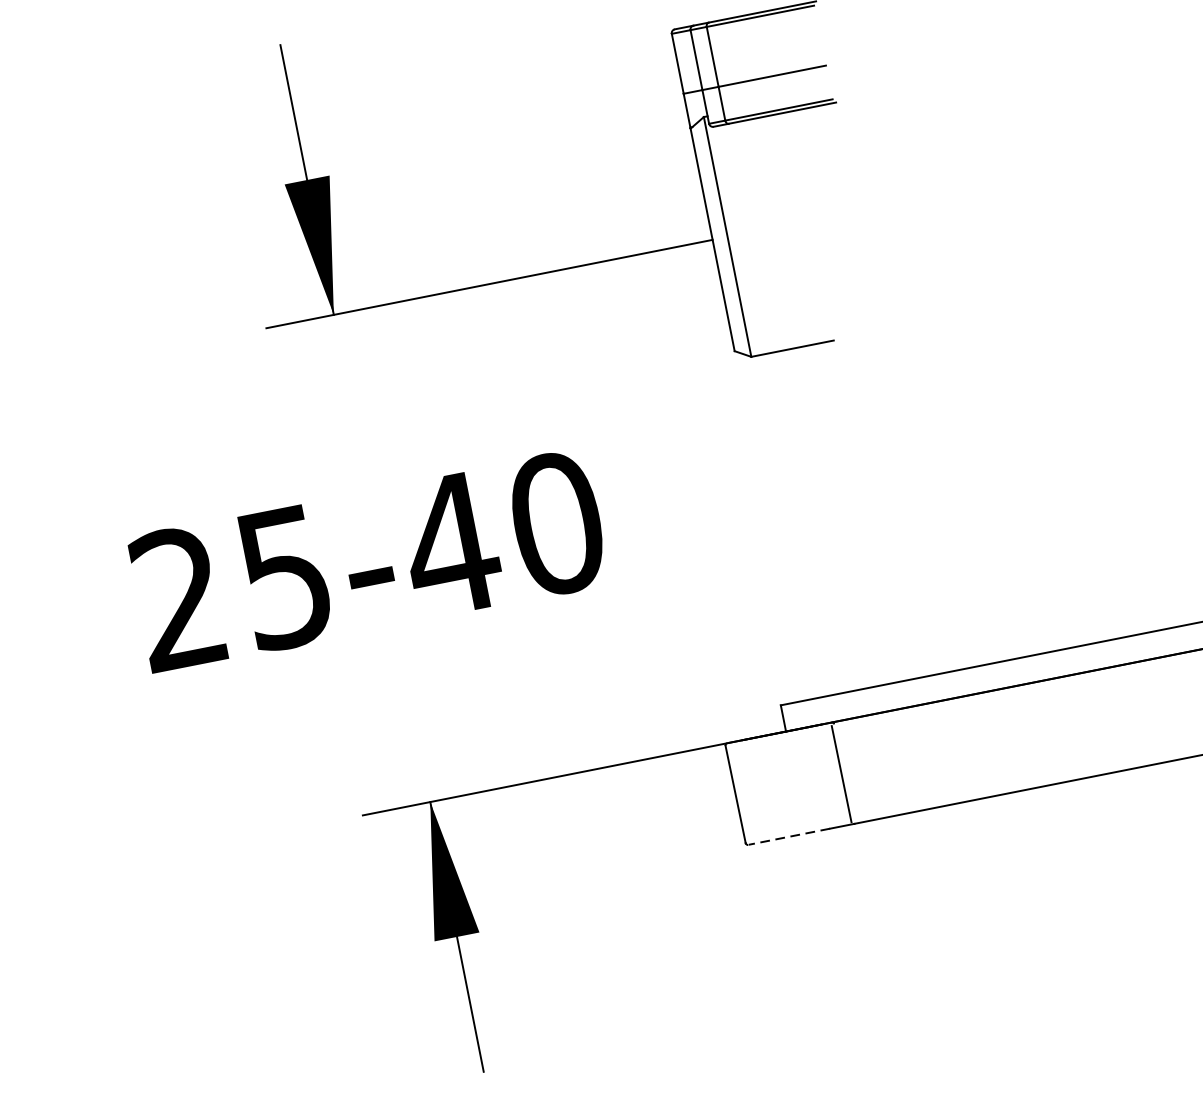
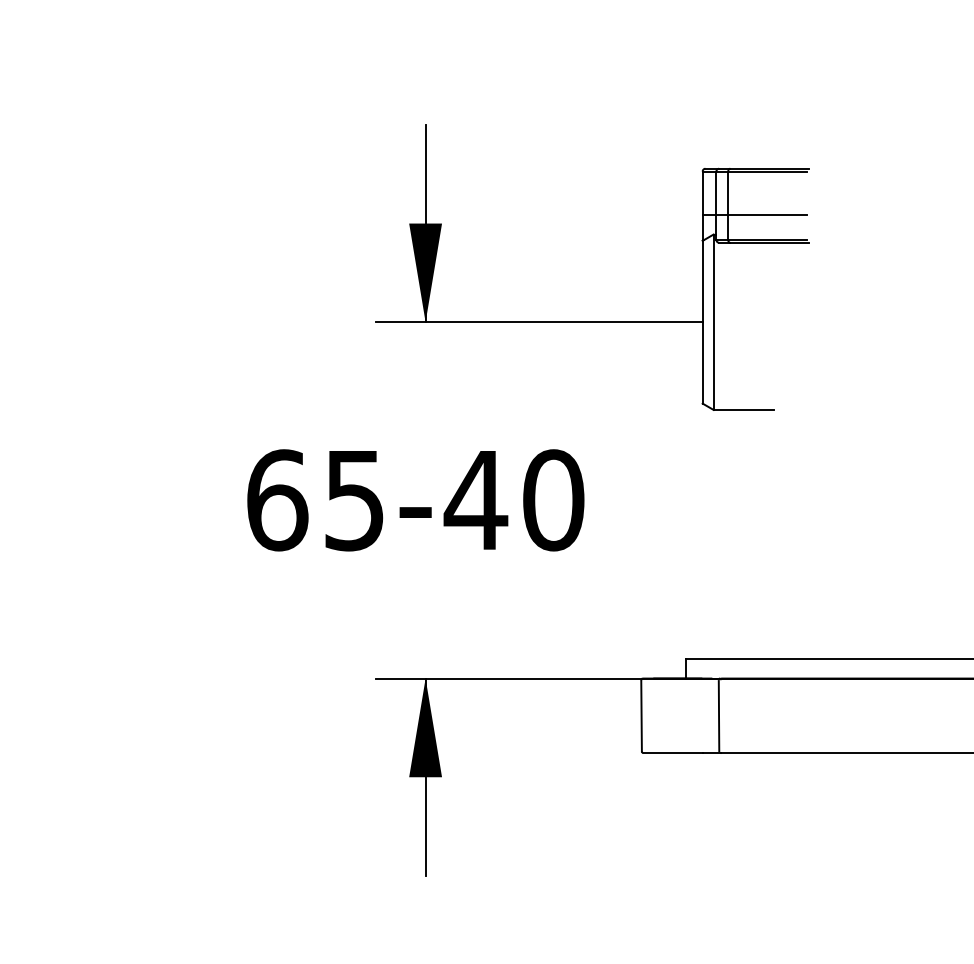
text: (179, 598) -> (277, 500), 25-40 -> 65-40
line: (789, 837) -> (673, 753), dashed -> solid

